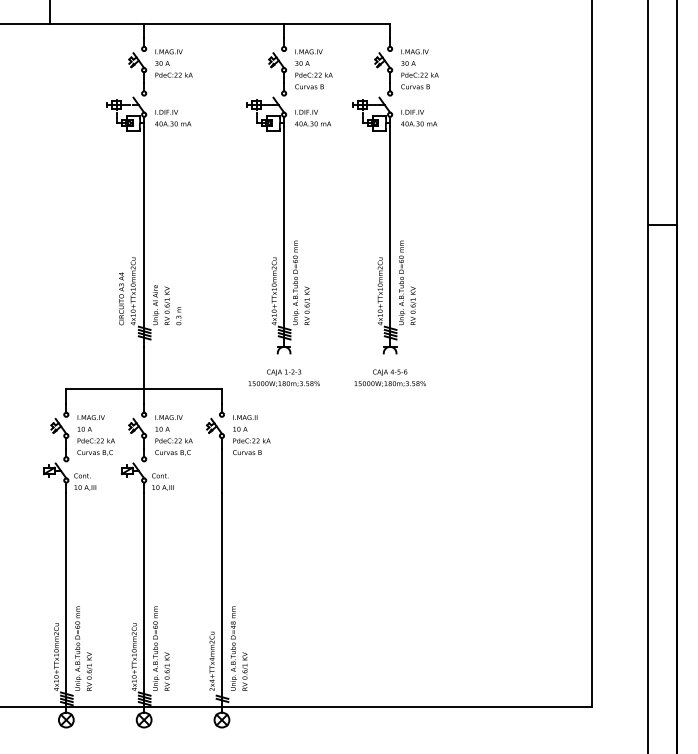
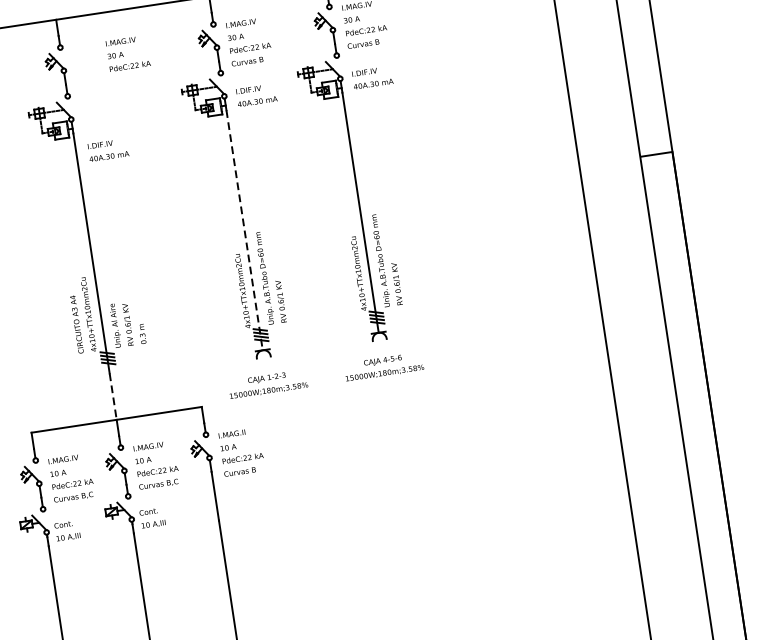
text: (173, 63) -> (127, 53), moved
text: (173, 117) -> (108, 149), moved
line: (284, 237) -> (245, 230), solid -> dashed
line: (144, 368) -> (113, 397), solid -> dashed

